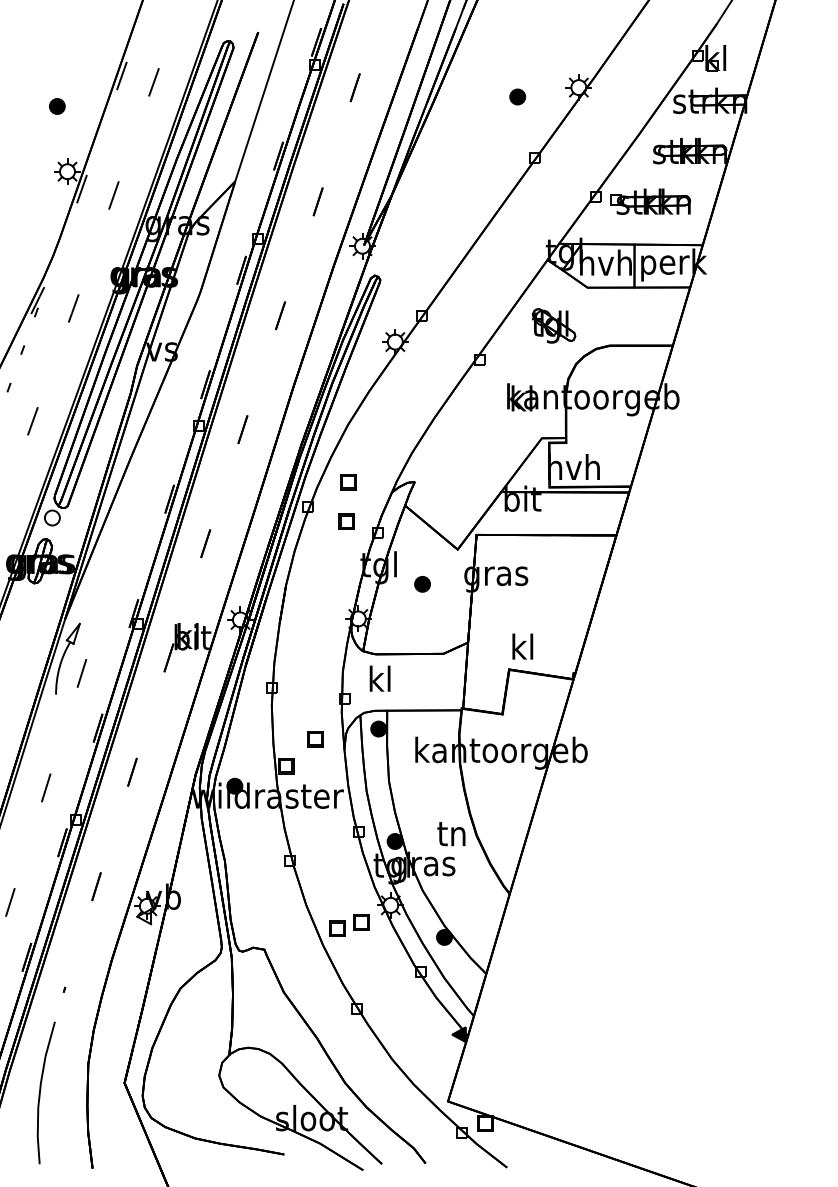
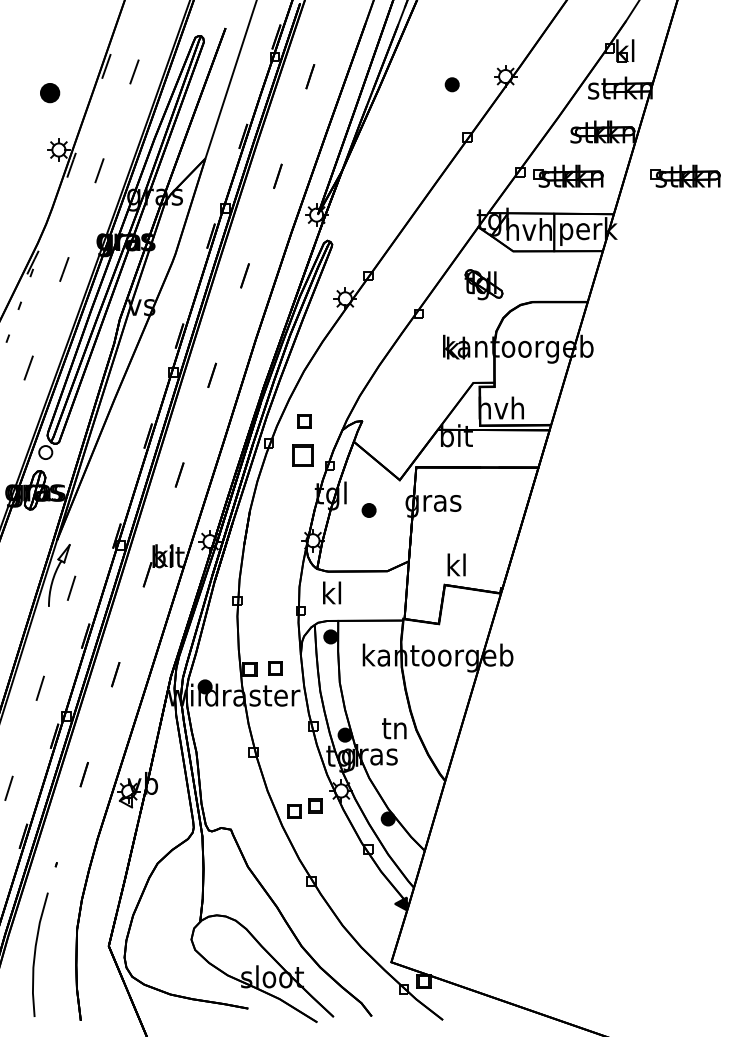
part: (56, 105) -> (49, 92), size x1.4
part: (784, 200) -> (685, 175), added
part: (346, 521) -> (302, 455), size x1.6
part: (315, 738) -> (275, 668), moved

